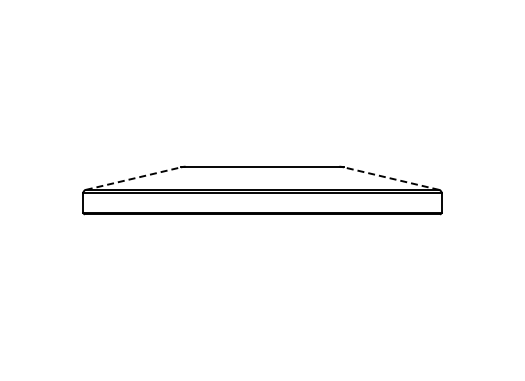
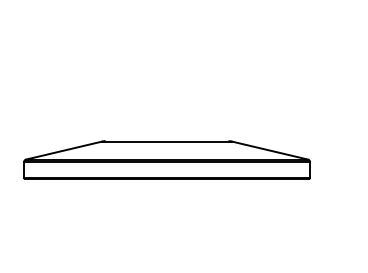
line: (133, 178) -> (64, 150), dashed -> solid
line: (391, 178) -> (270, 150), dashed -> solid

